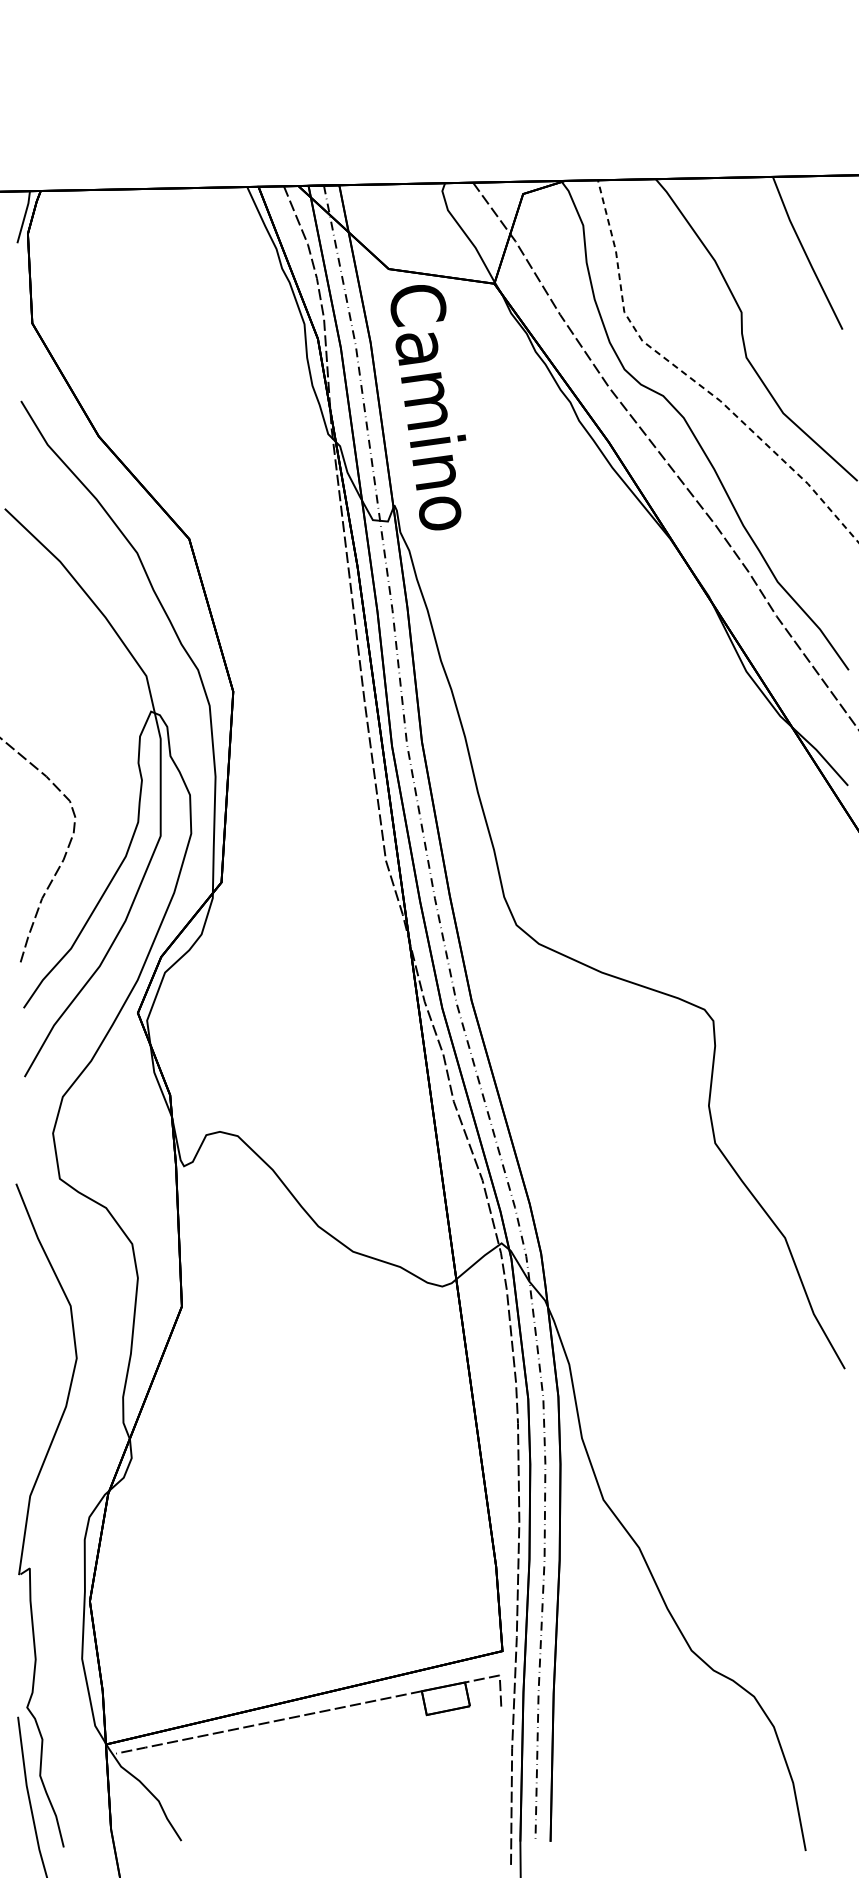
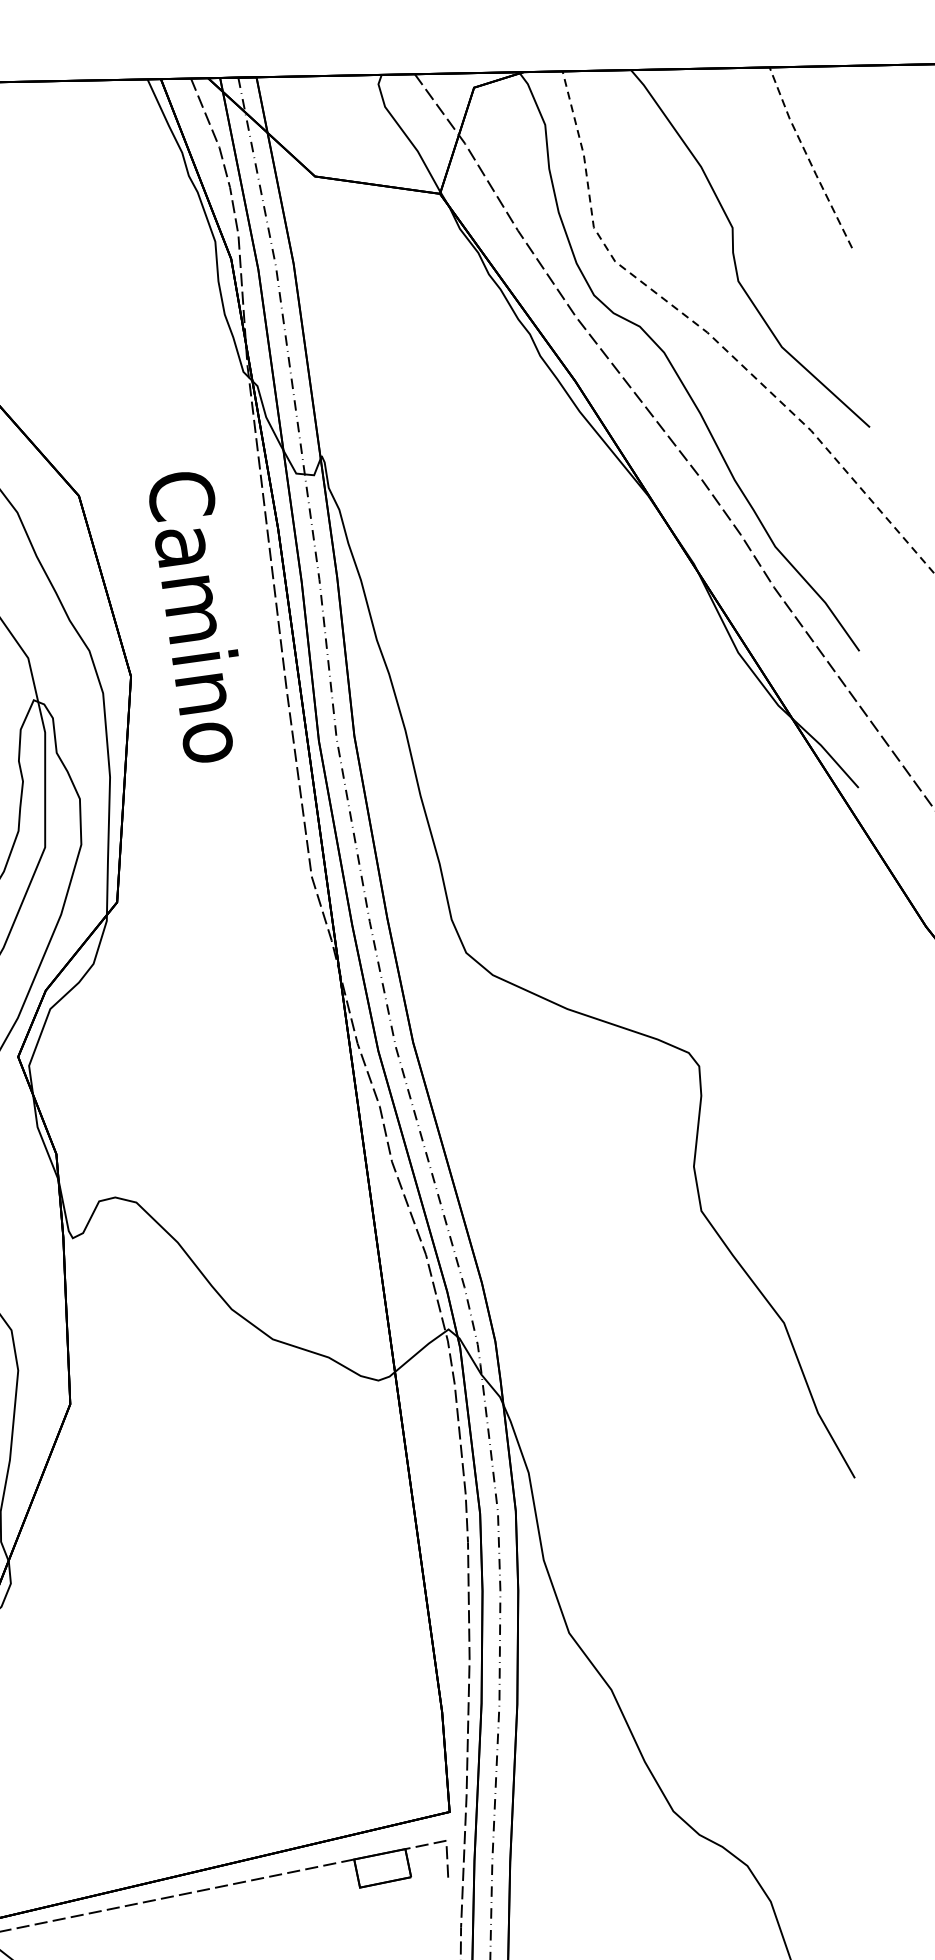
line: (805, 253) -> (808, 158), solid -> dashed
text: (428, 407) -> (194, 617), moved

